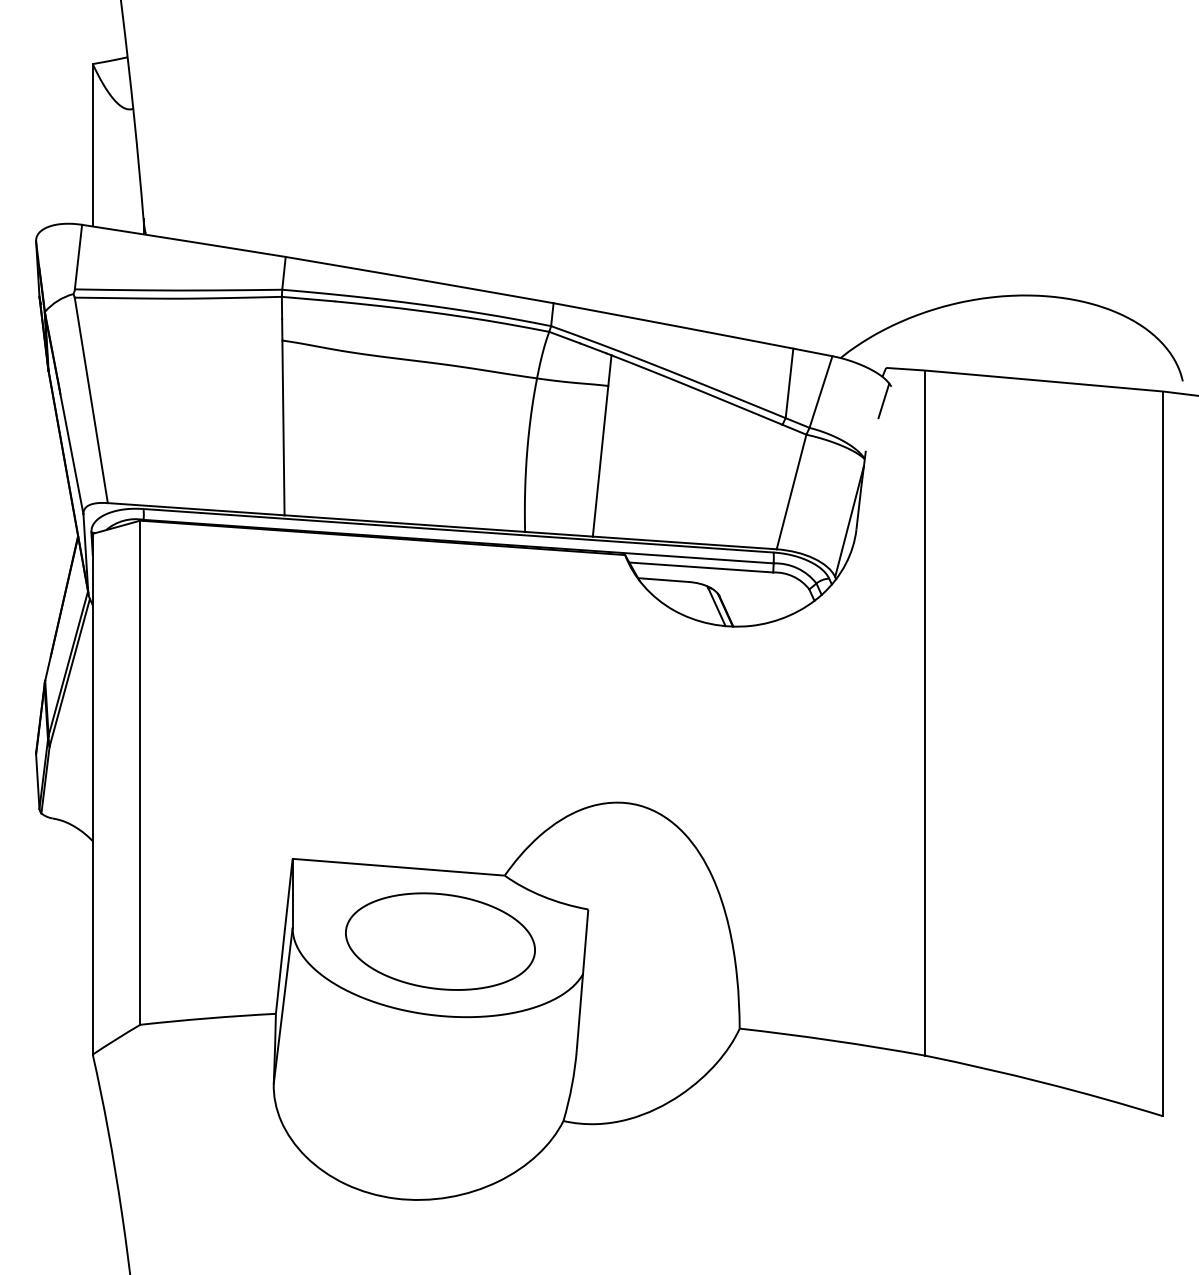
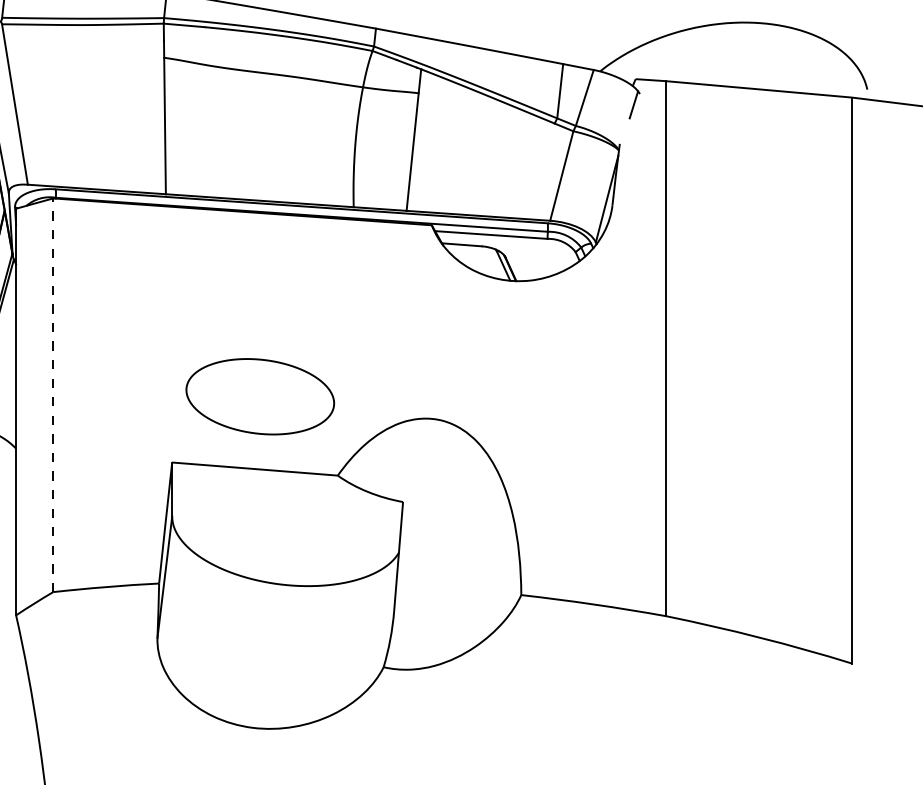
line: (140, 772) -> (53, 395), solid -> dashed
part: (440, 941) -> (260, 396), moved

